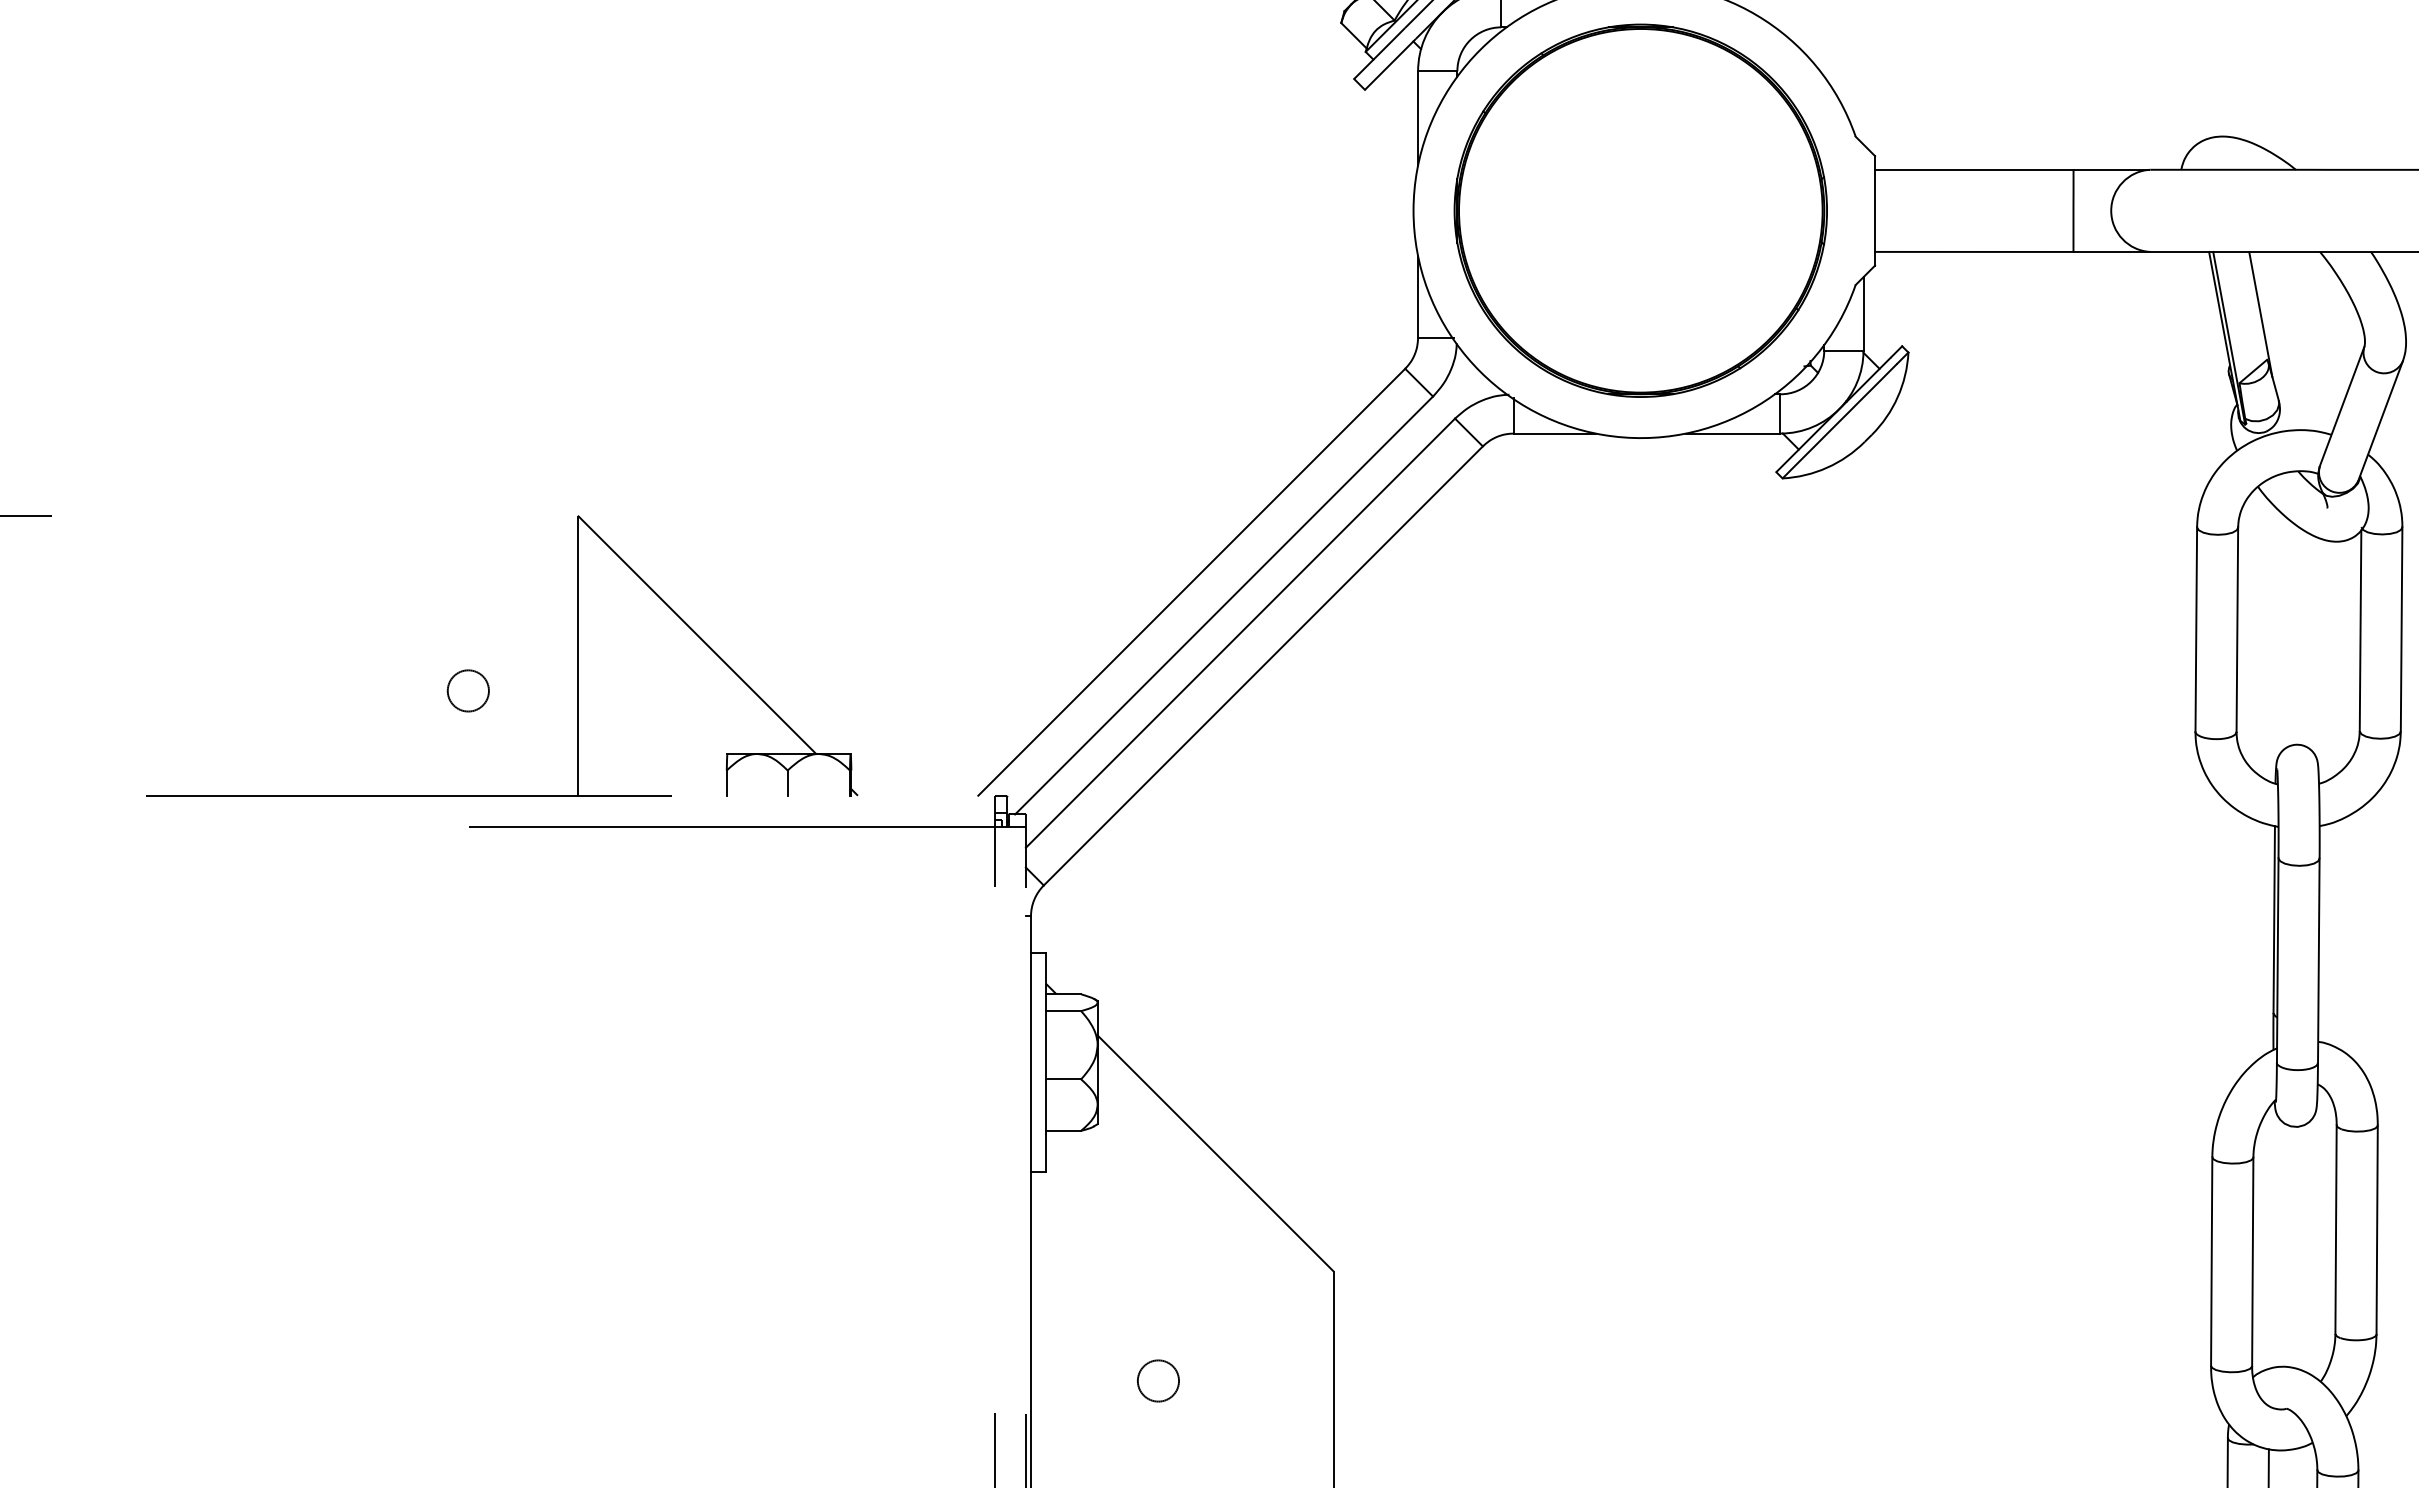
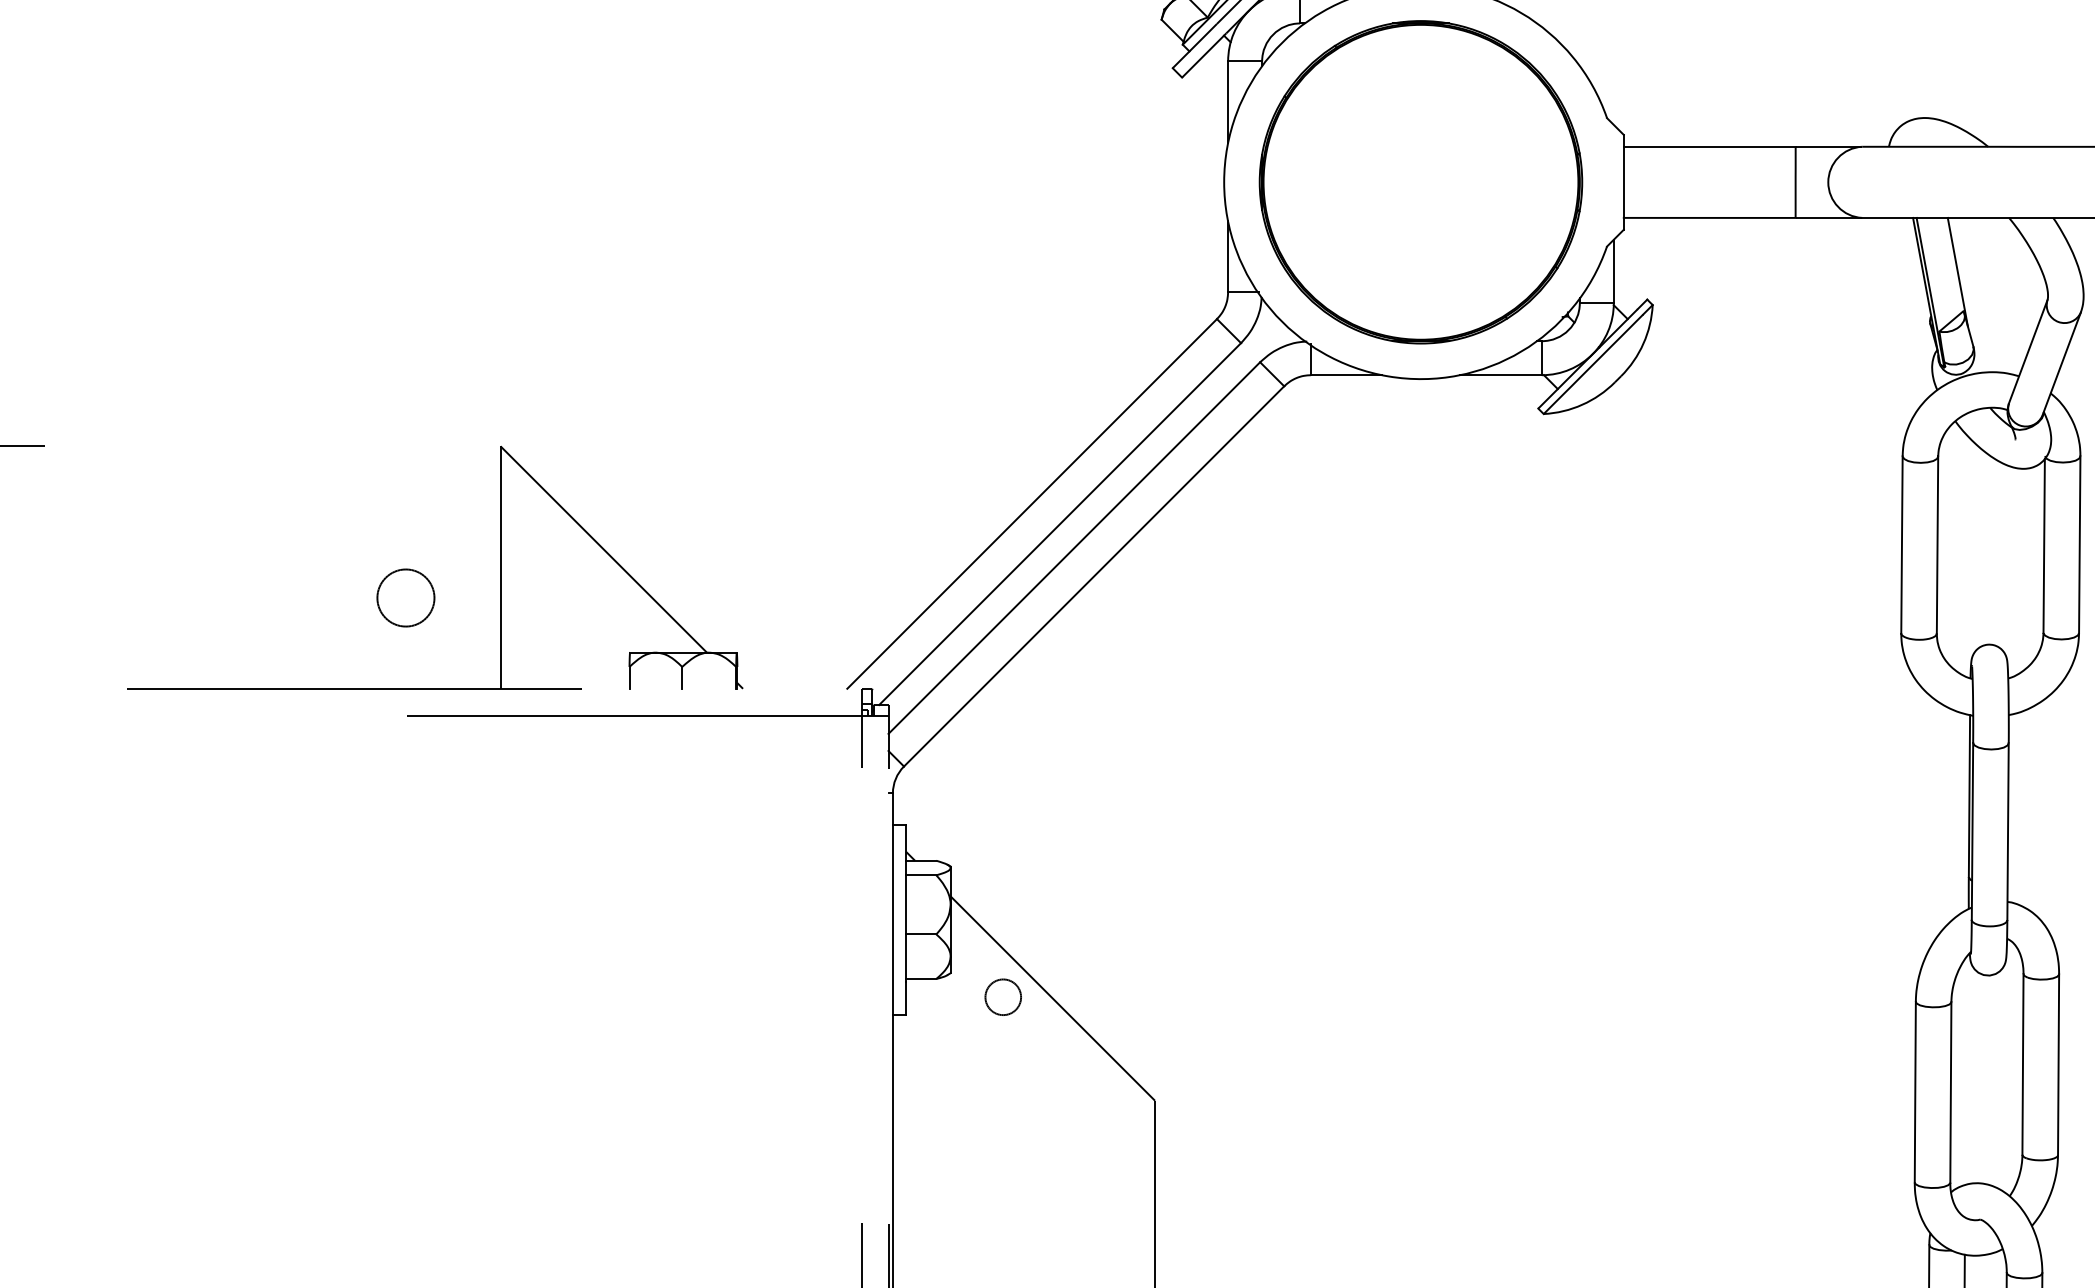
circle: (467, 690) -> (405, 597), size x1.6
circle: (1158, 1380) -> (1003, 996), moved

